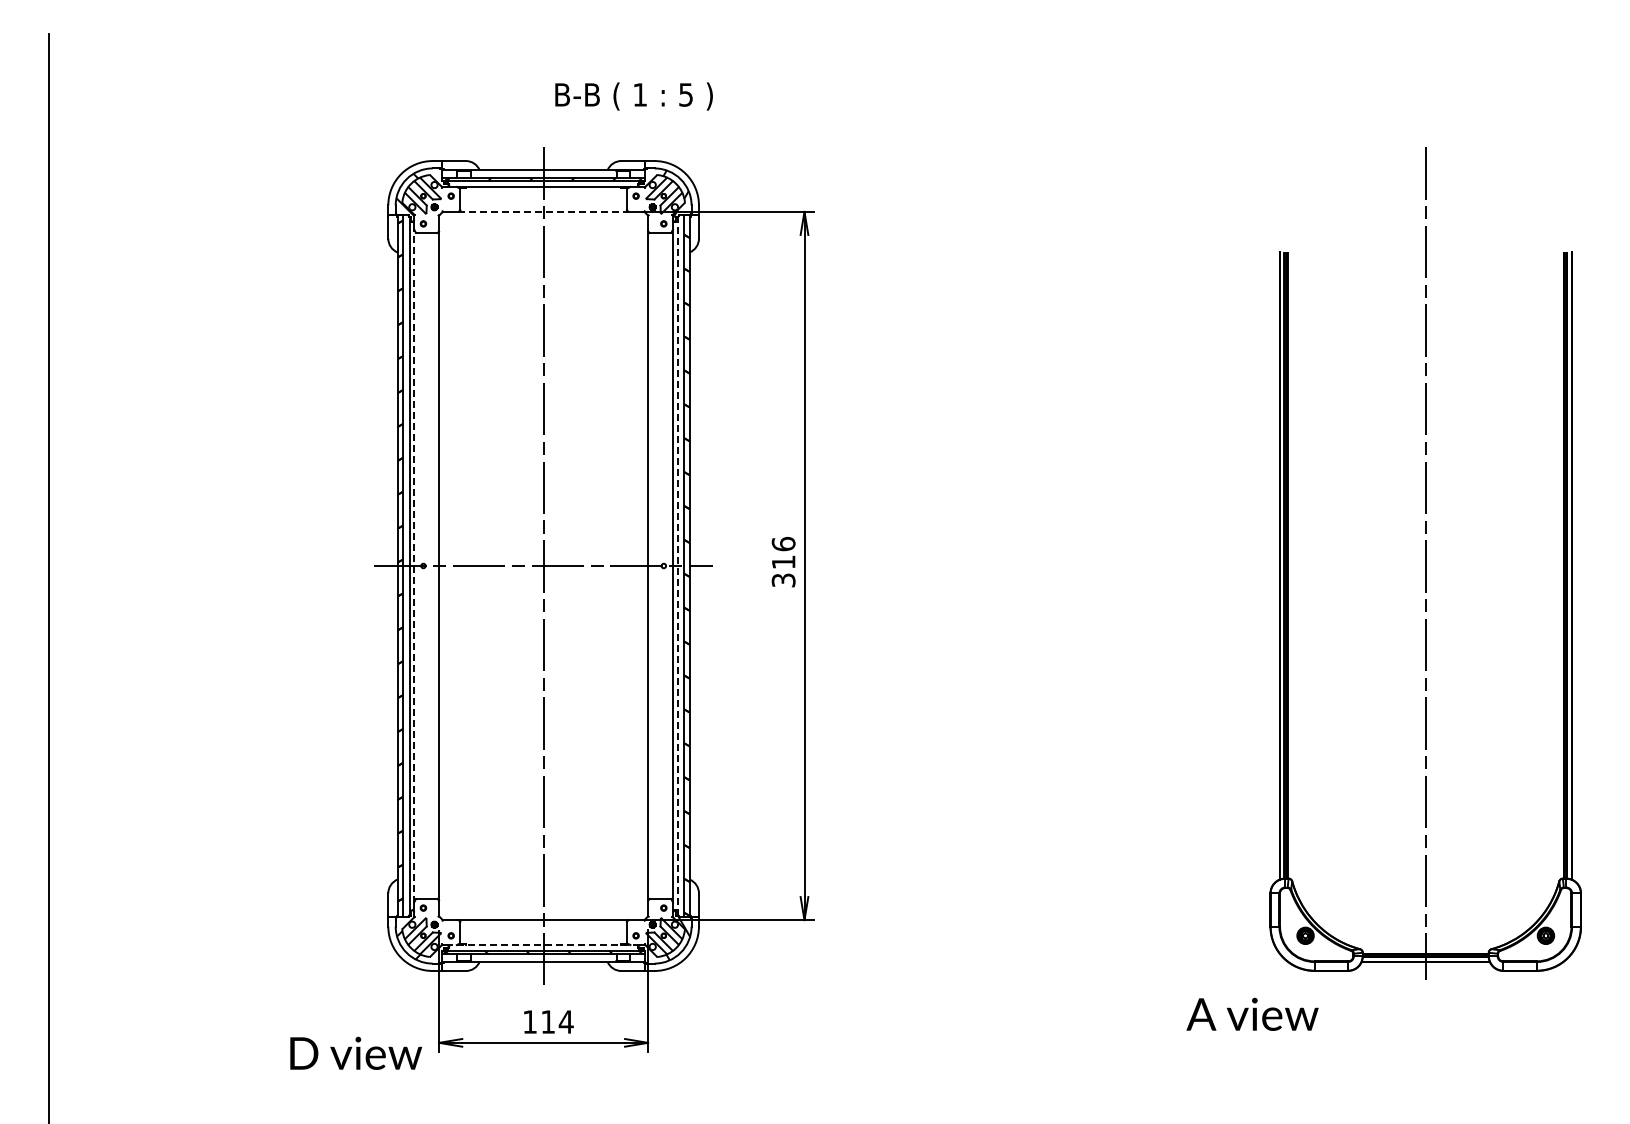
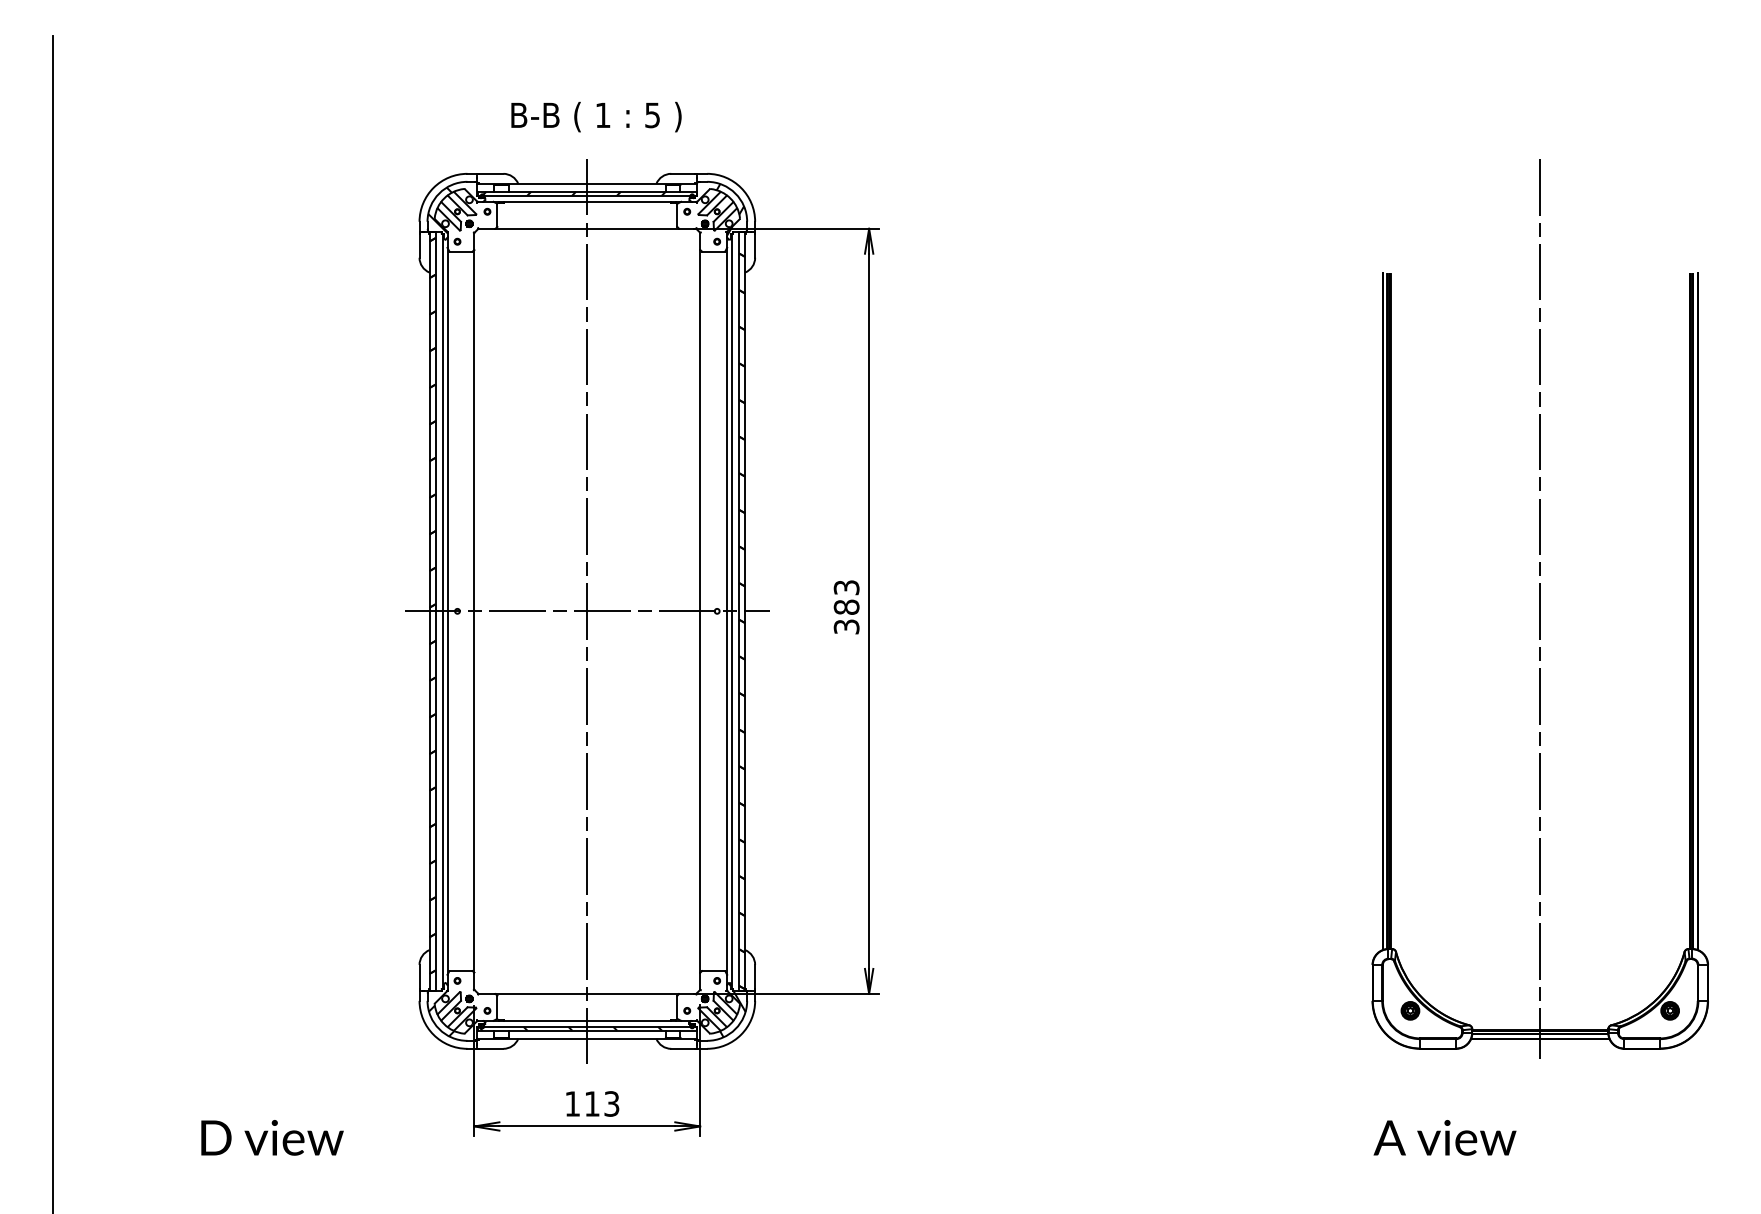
text: (633, 96) -> (595, 117), moved
line: (544, 211) -> (588, 228), dashed -> solid
text: (783, 552) -> (846, 596), 316 -> 383
line: (677, 565) -> (731, 610), dashed -> solid
line: (414, 566) -> (447, 611), dashed -> solid
line: (543, 945) -> (587, 1021), dashed -> solid
text: (1252, 1013) -> (1444, 1136), moved
text: (565, 1021) -> (610, 1103), 114 -> 113
text: (356, 1052) -> (272, 1136), moved

